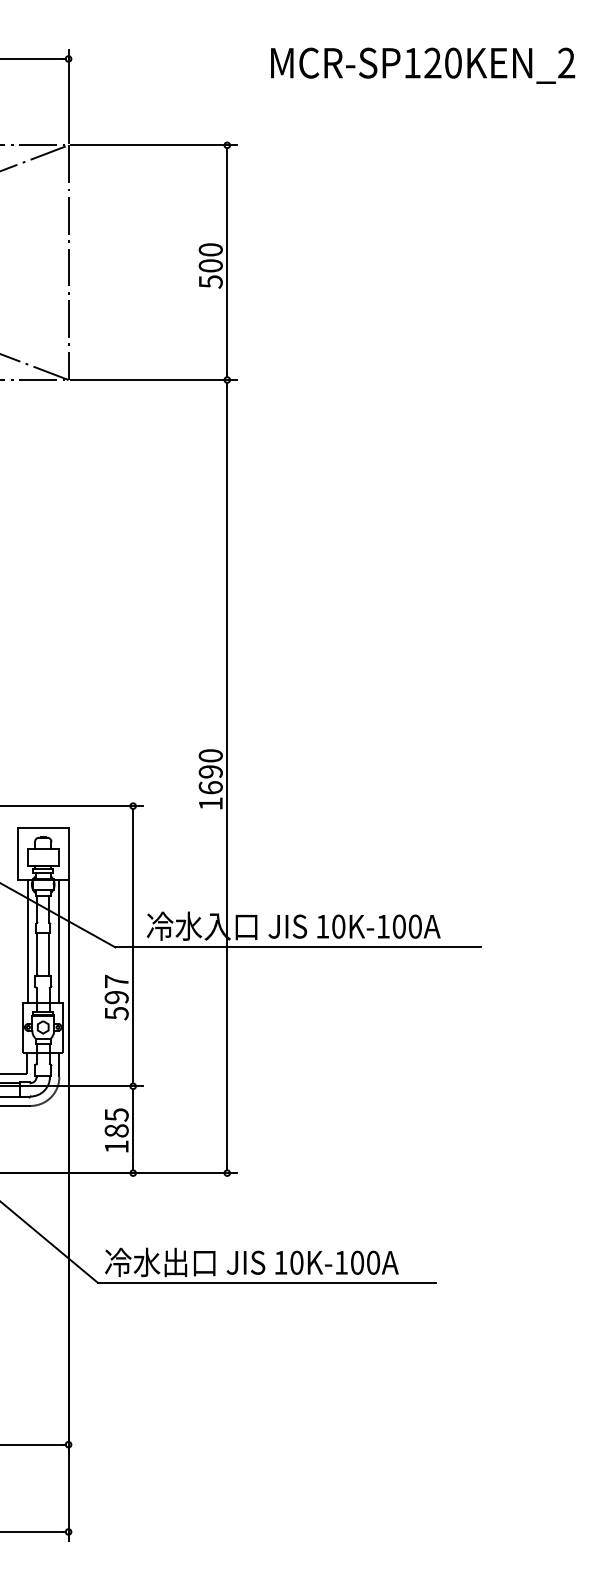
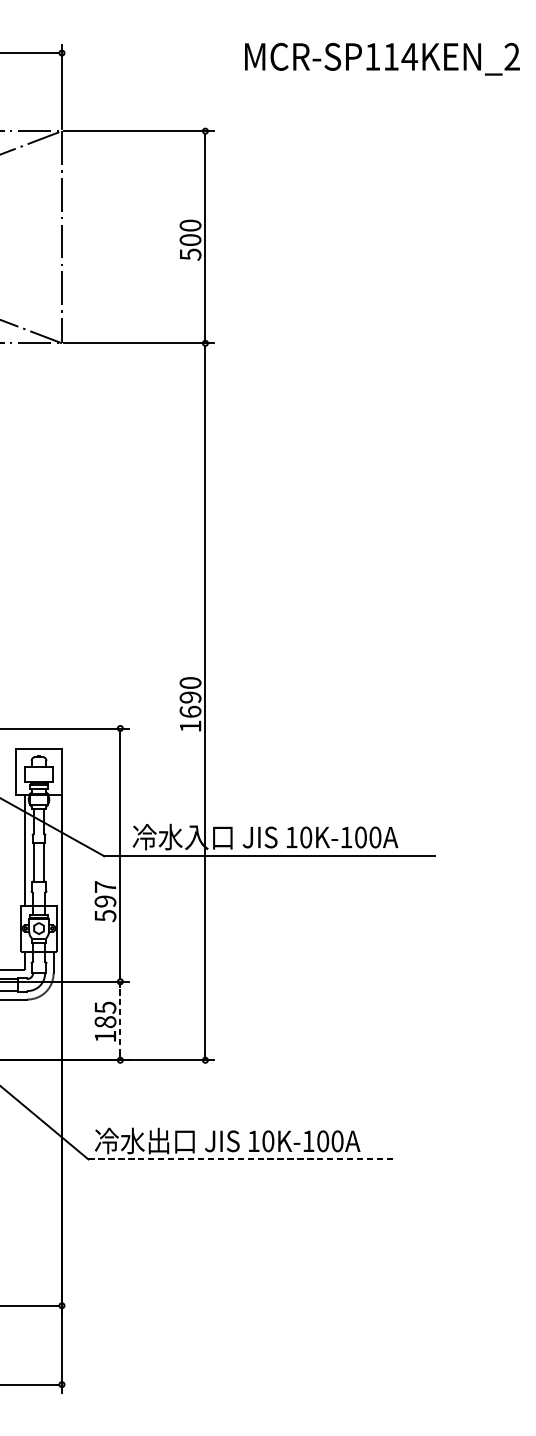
text: (443, 62) -> (400, 56), MCR-SP120KEN_2 -> MCR-SP114KEN_2
line: (58, 941) -> (52, 850), removed
line: (133, 1129) -> (120, 1020), solid -> dashed
line: (267, 1282) -> (241, 1159), solid -> dashed

